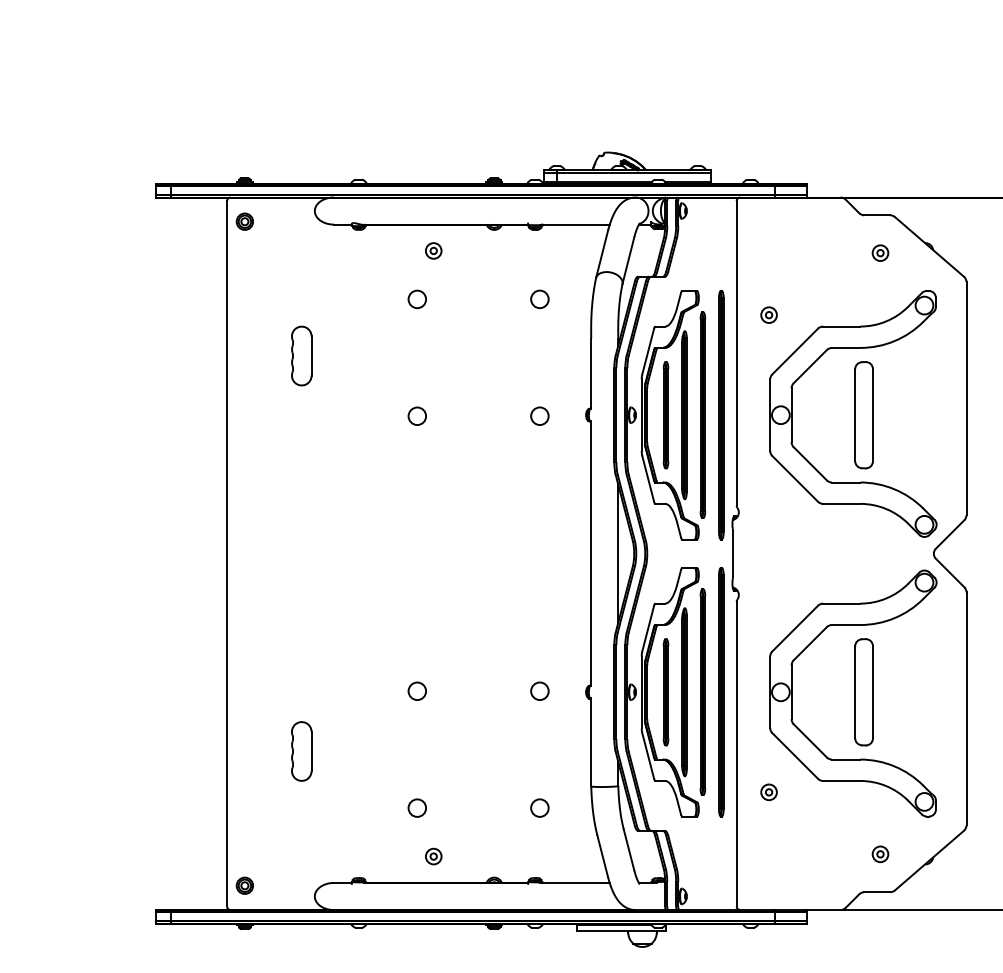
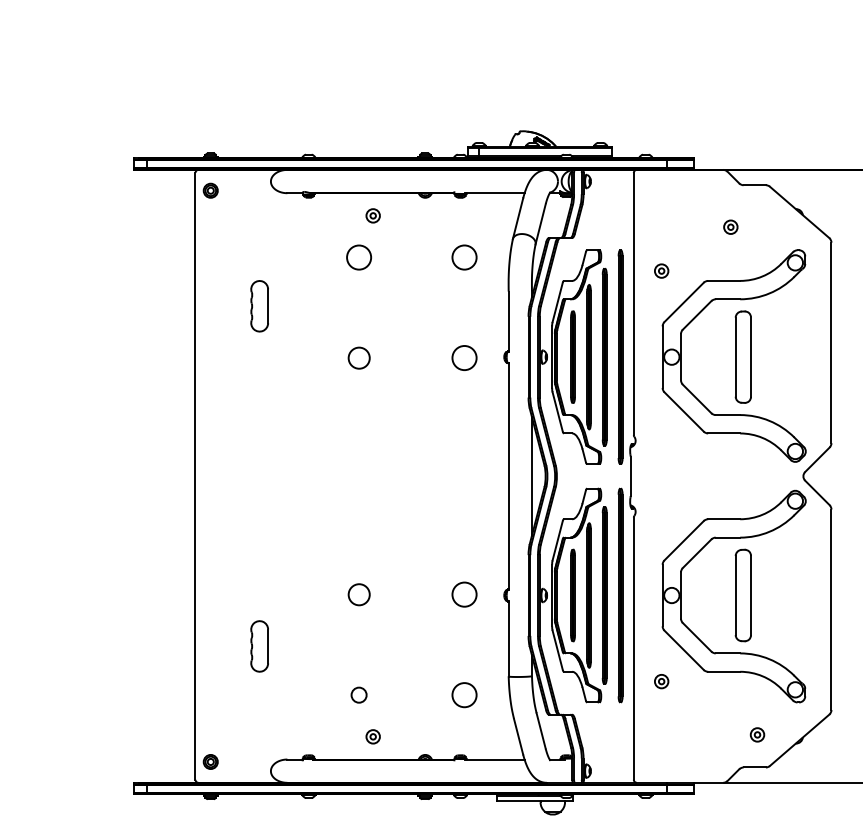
part: (880, 252) -> (730, 226), moved
circle: (417, 299) -> (359, 257), size x1.6
circle: (539, 299) -> (464, 257), size x1.6
circle: (416, 415) -> (358, 357), size x1.4
circle: (539, 416) -> (464, 358), size x1.6
circle: (416, 690) -> (358, 593), size x1.4
circle: (539, 691) -> (464, 594), size x1.6
circle: (539, 807) -> (464, 694), size x1.6

